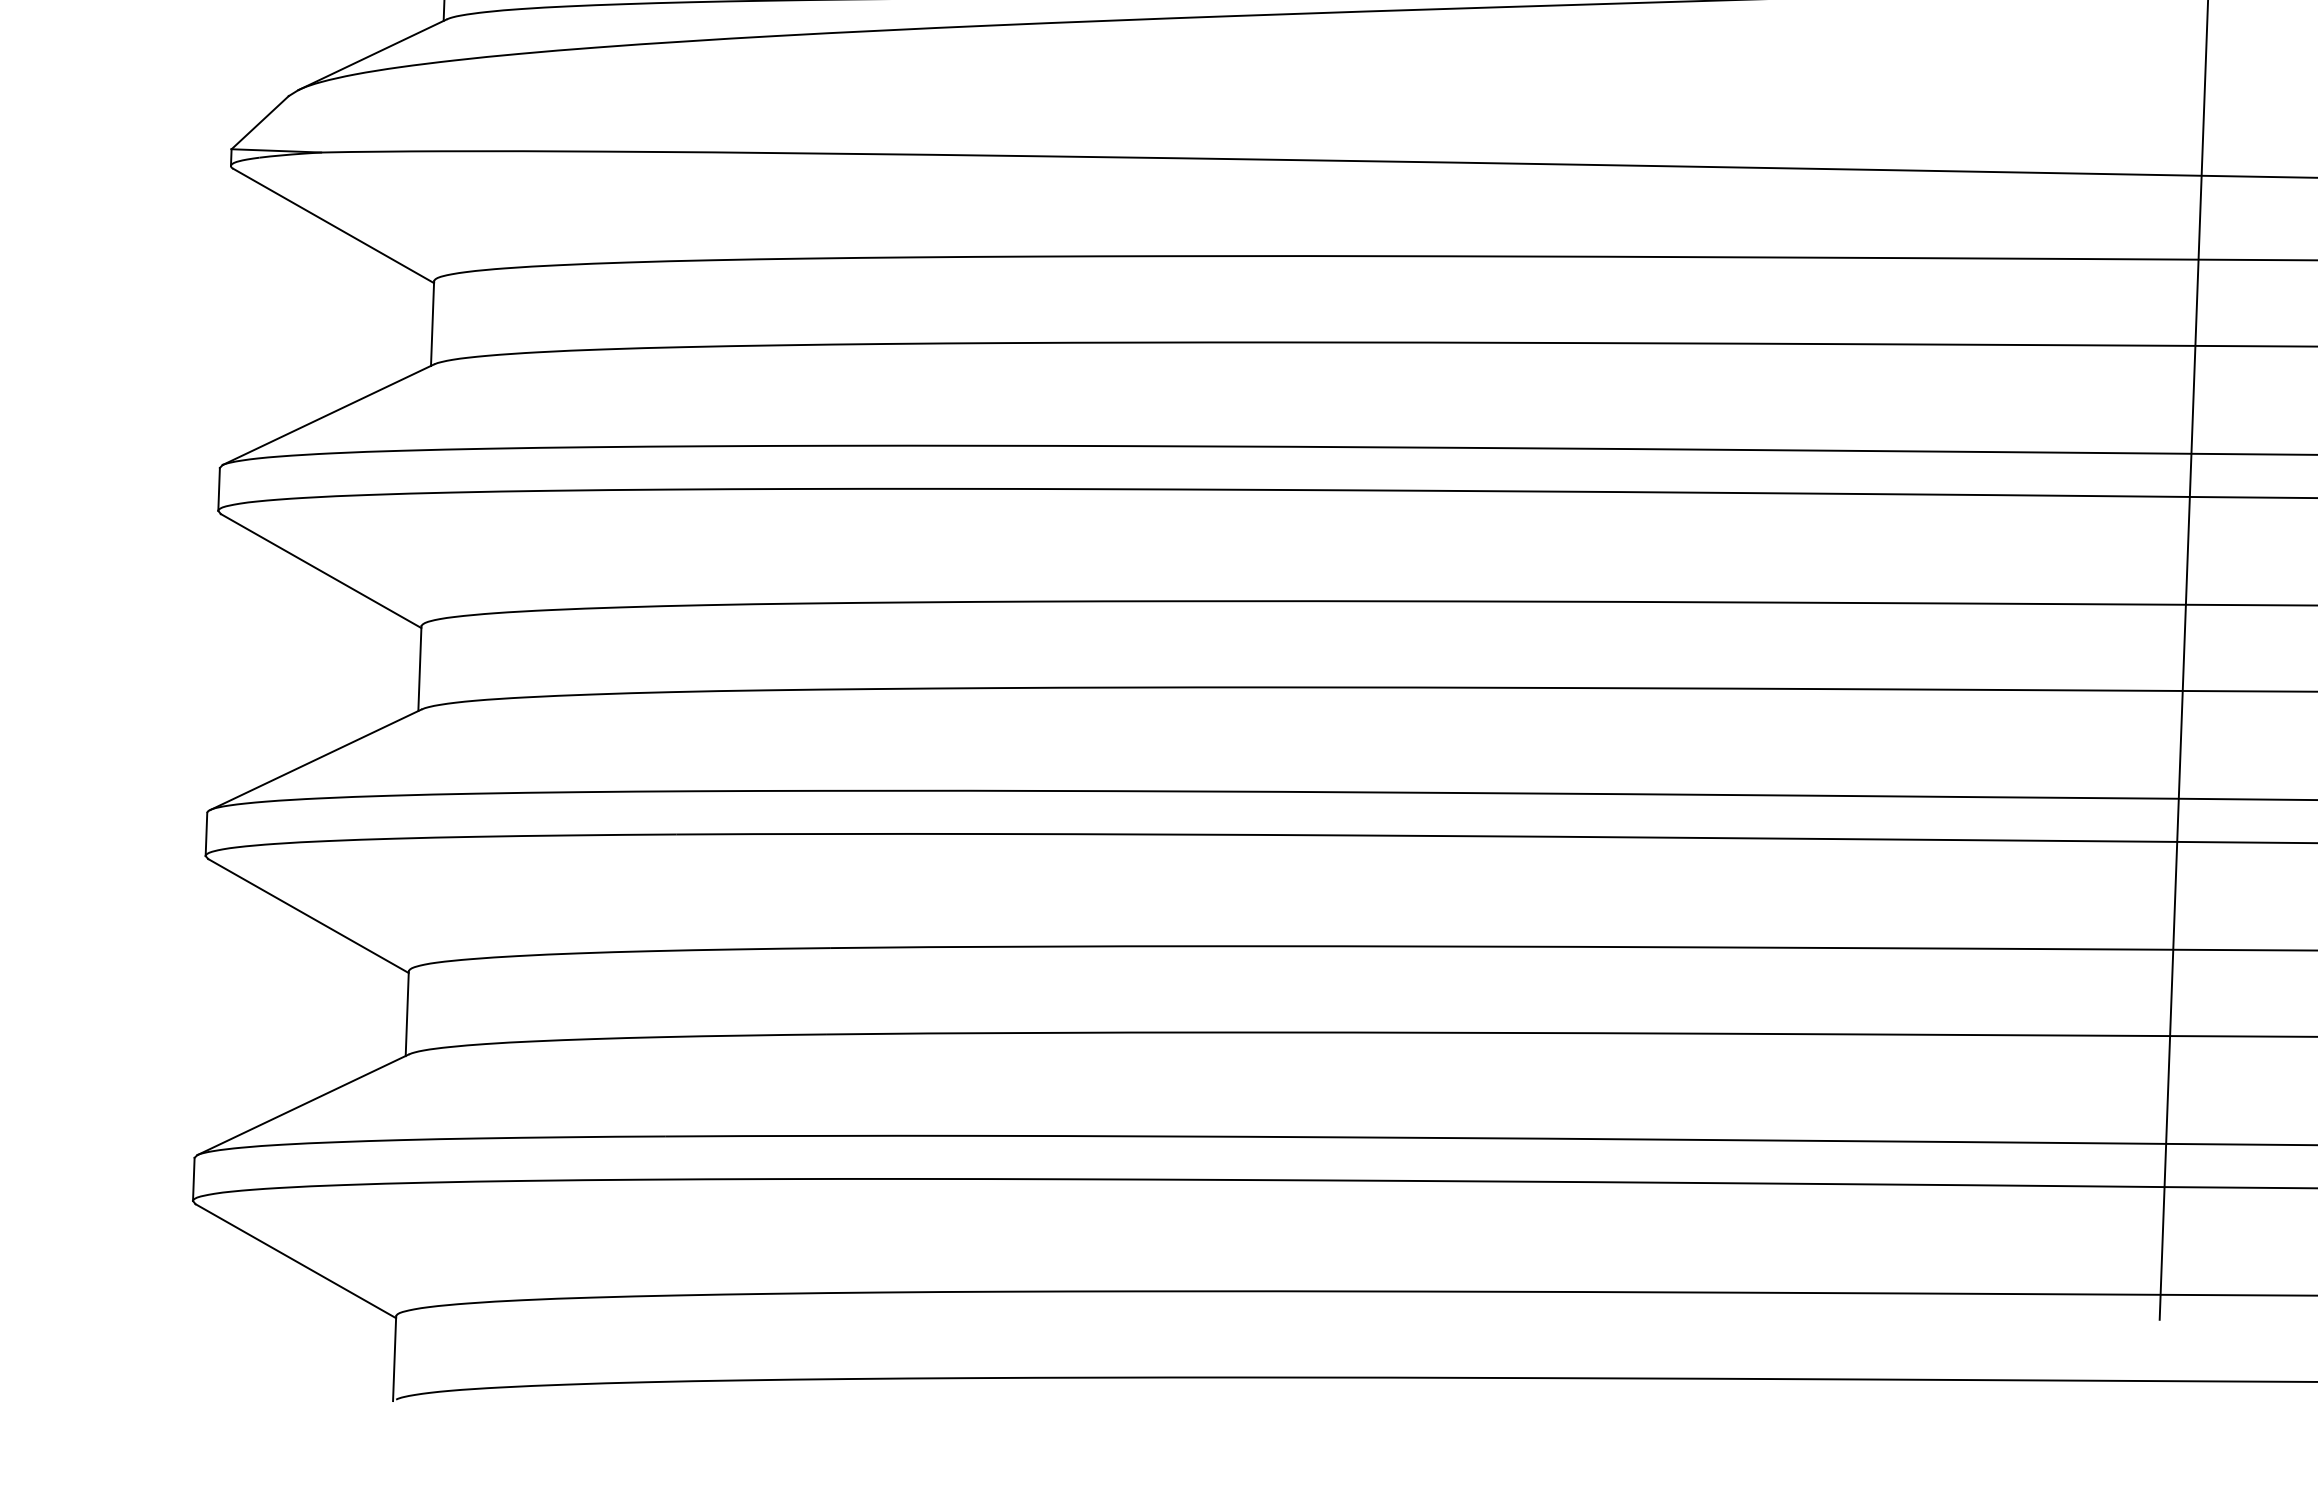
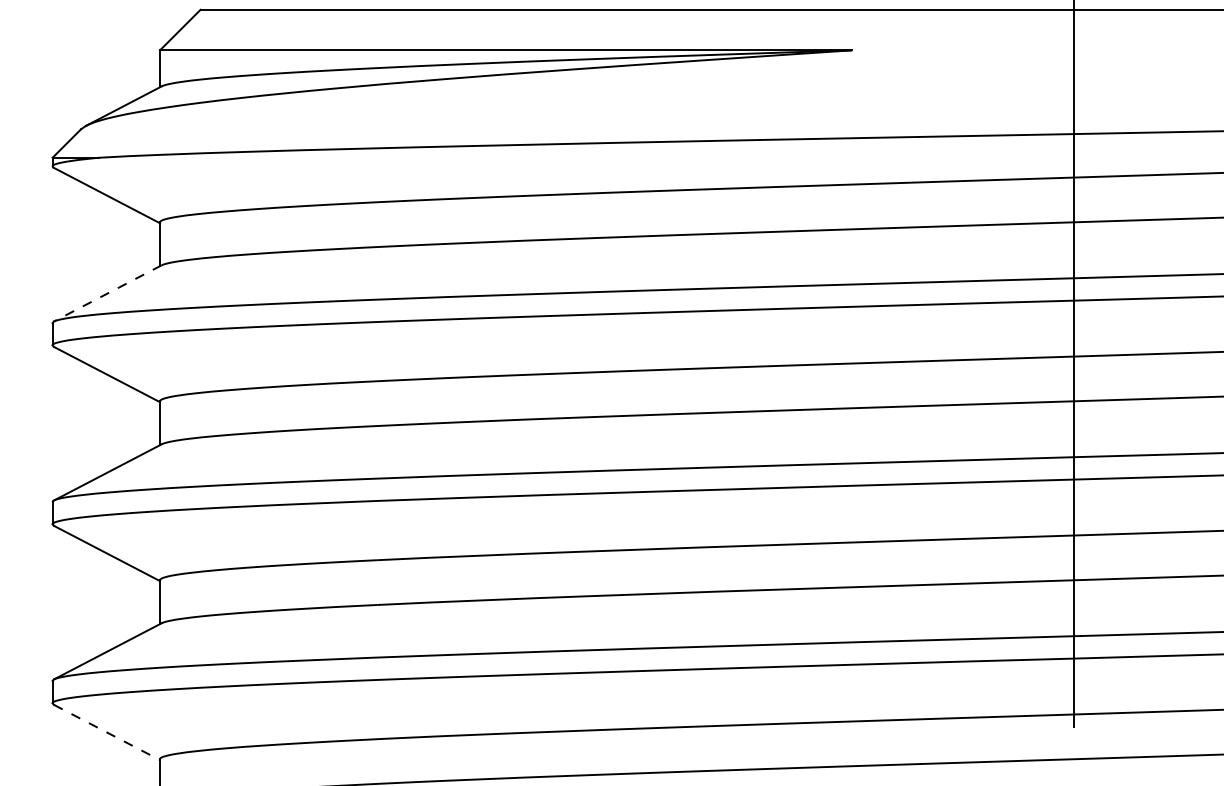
line: (327, 414) -> (107, 293), solid -> dashed
line: (296, 1261) -> (107, 732), solid -> dashed

